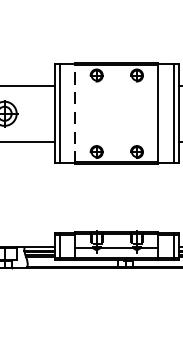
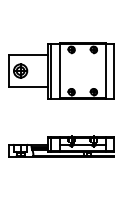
line: (74, 114) -> (59, 71), dashed -> solid

